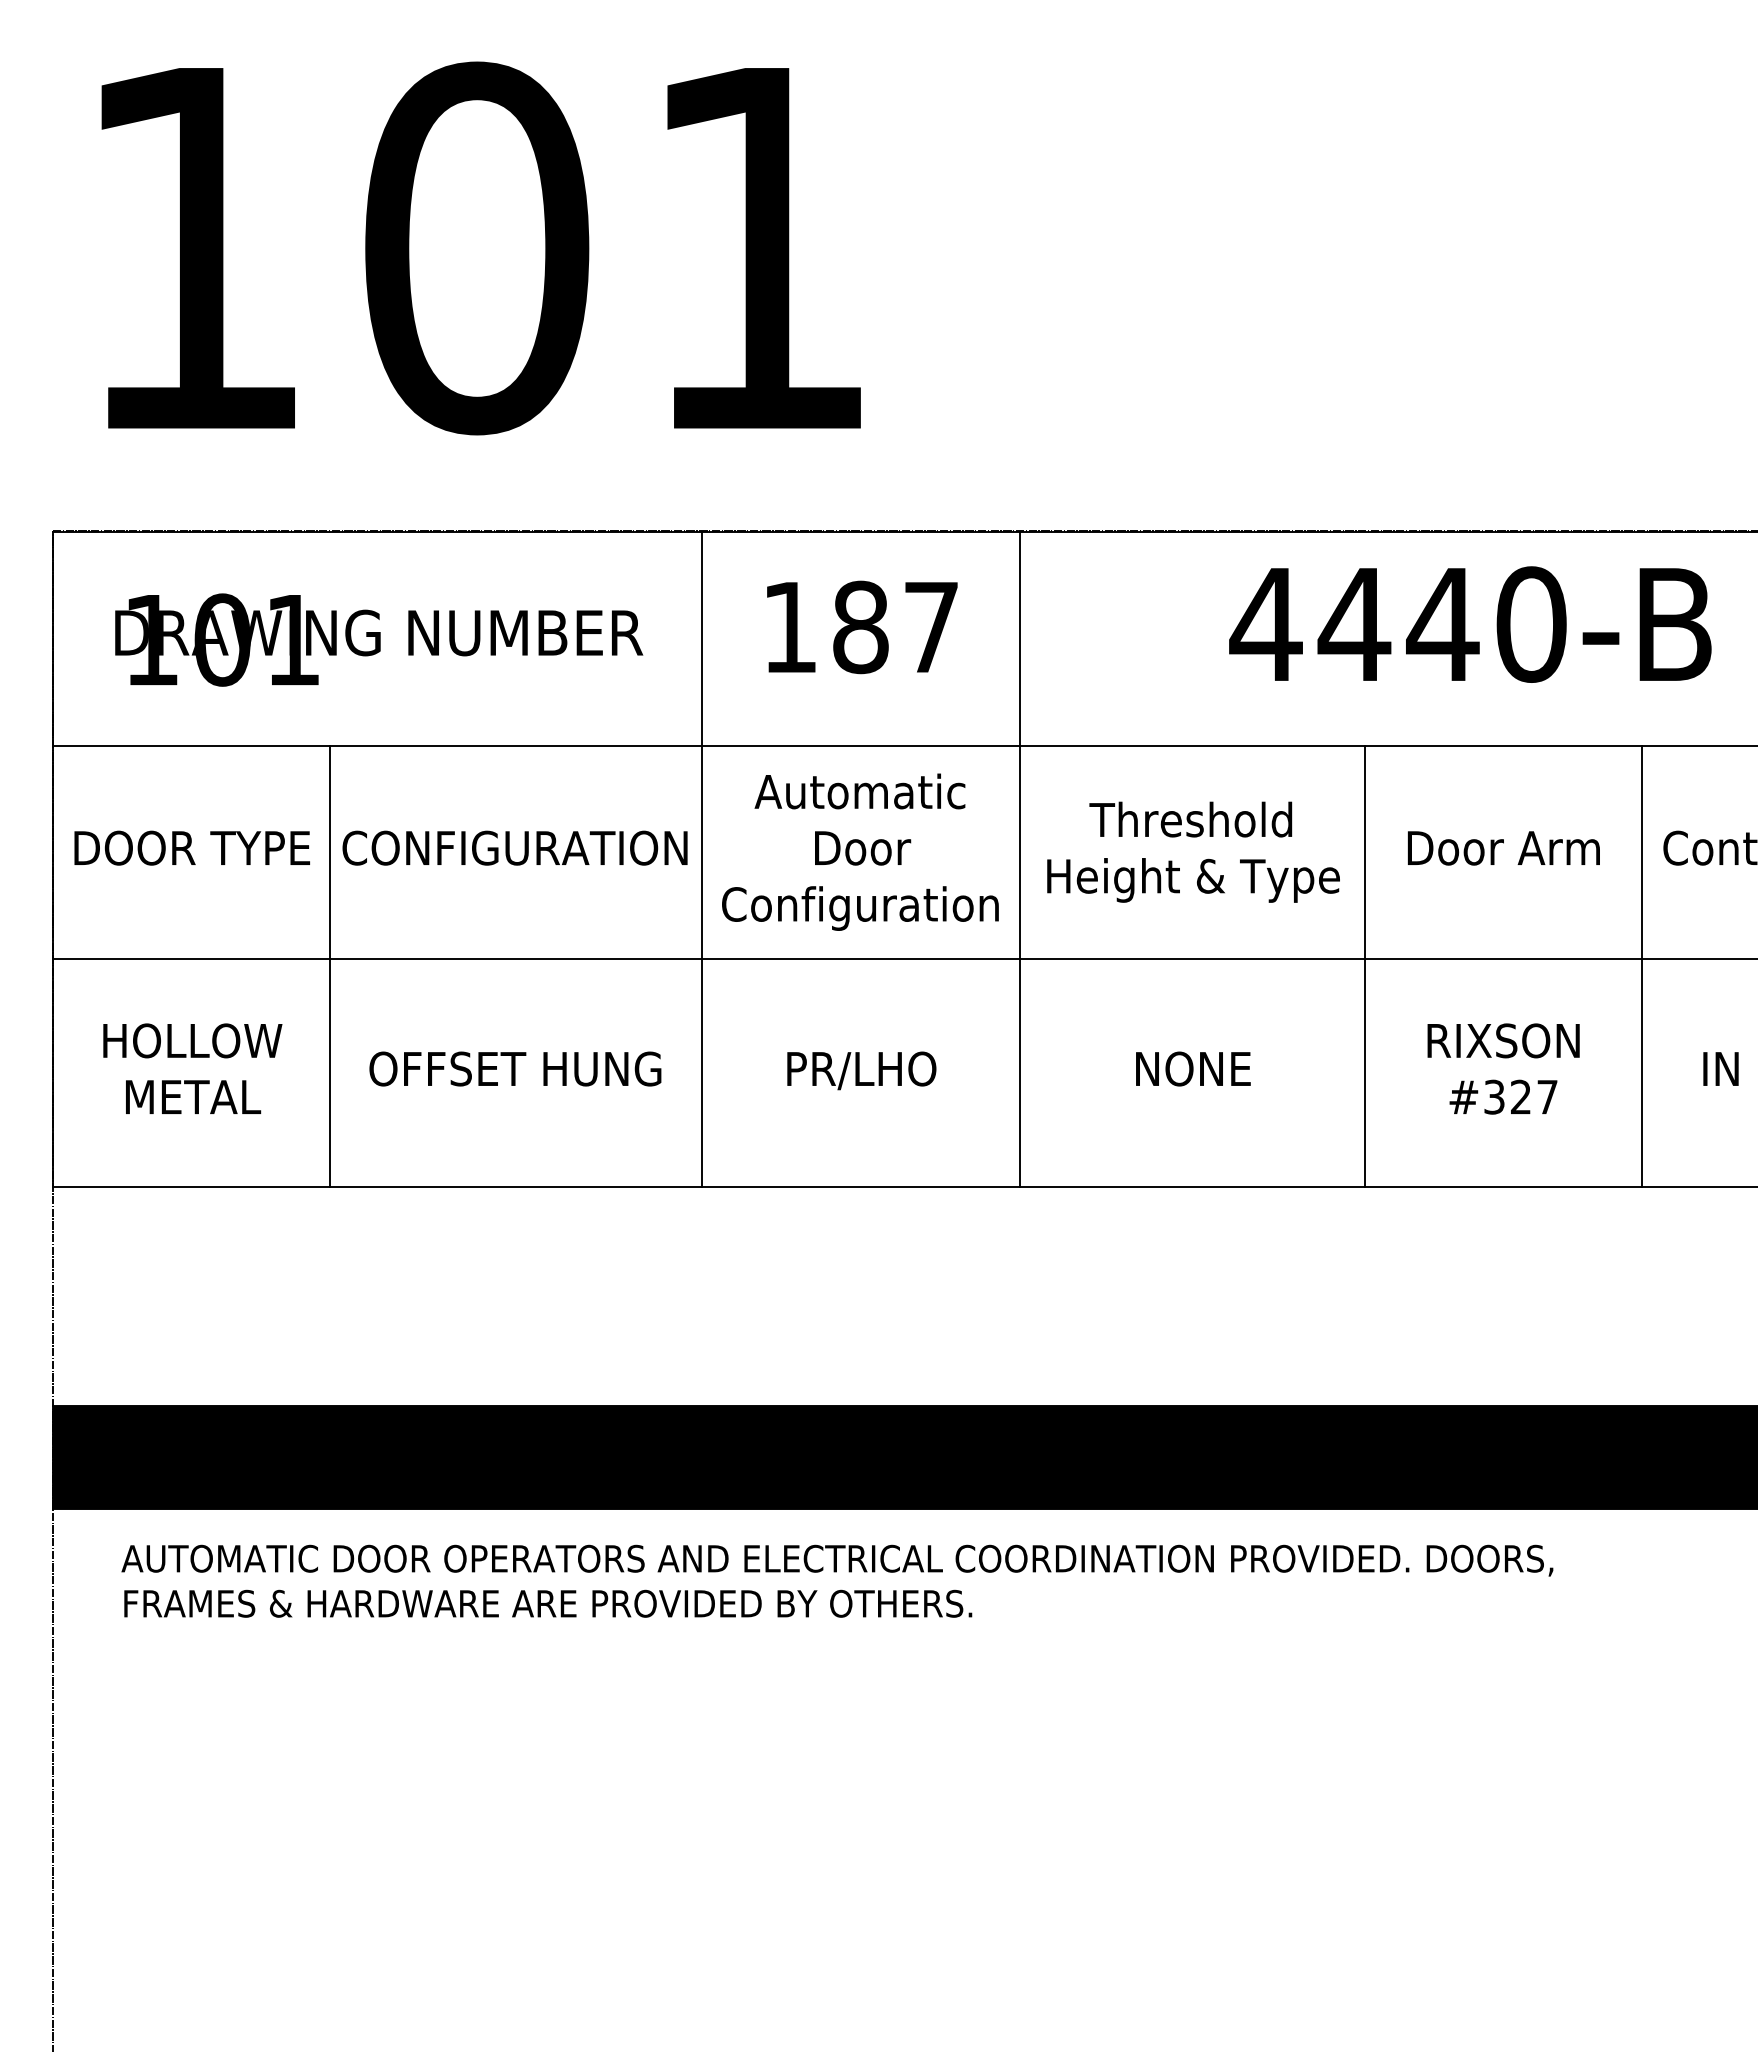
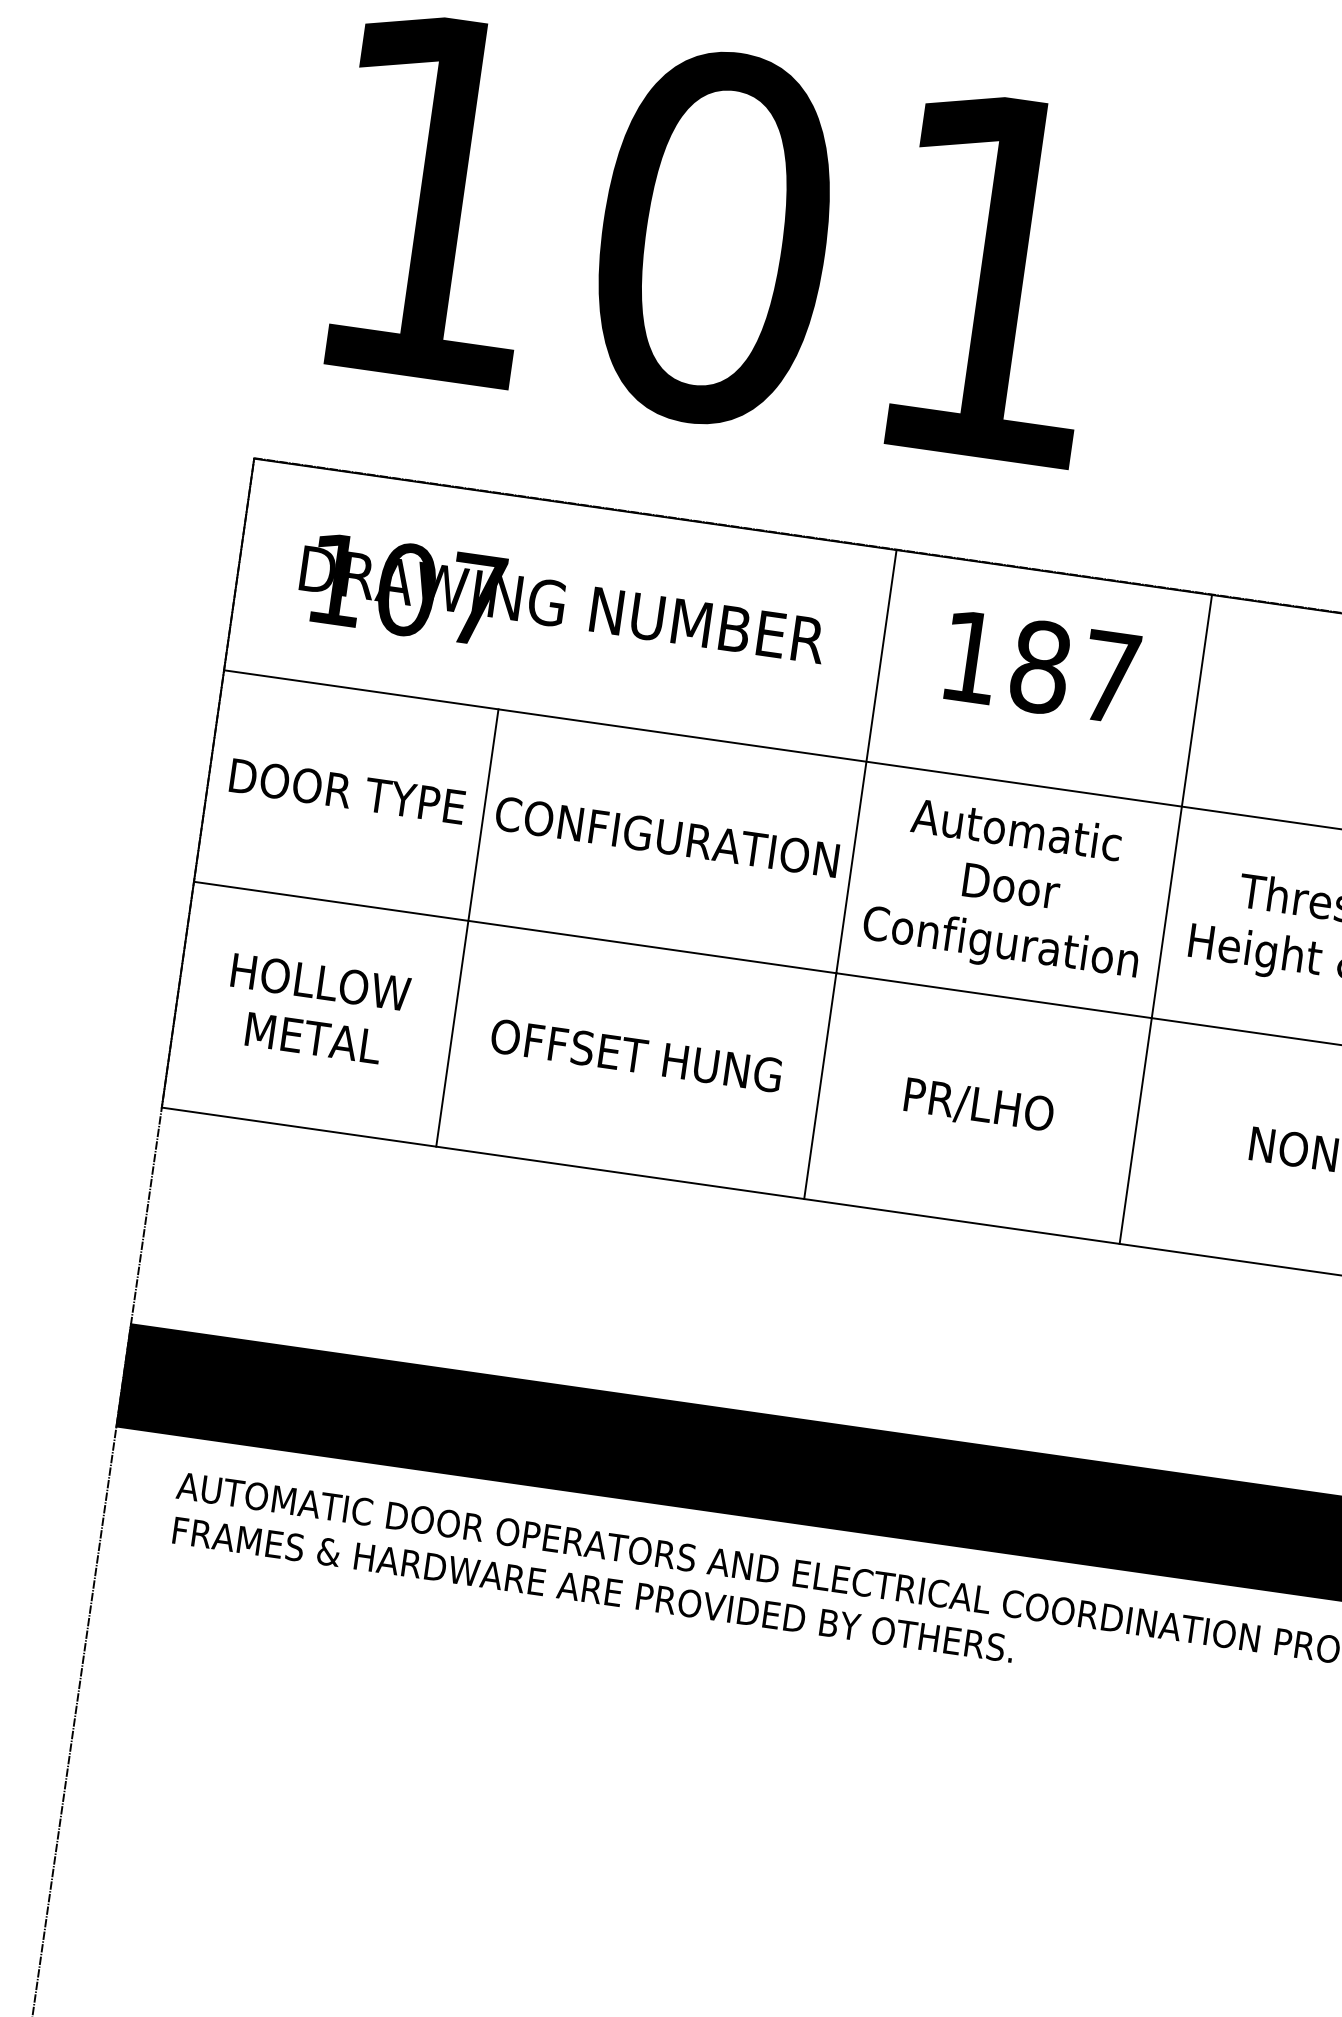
text: (293, 640) -> (477, 600), 101 -> 107

